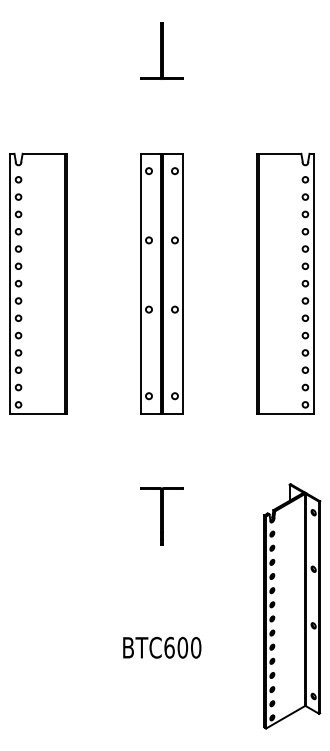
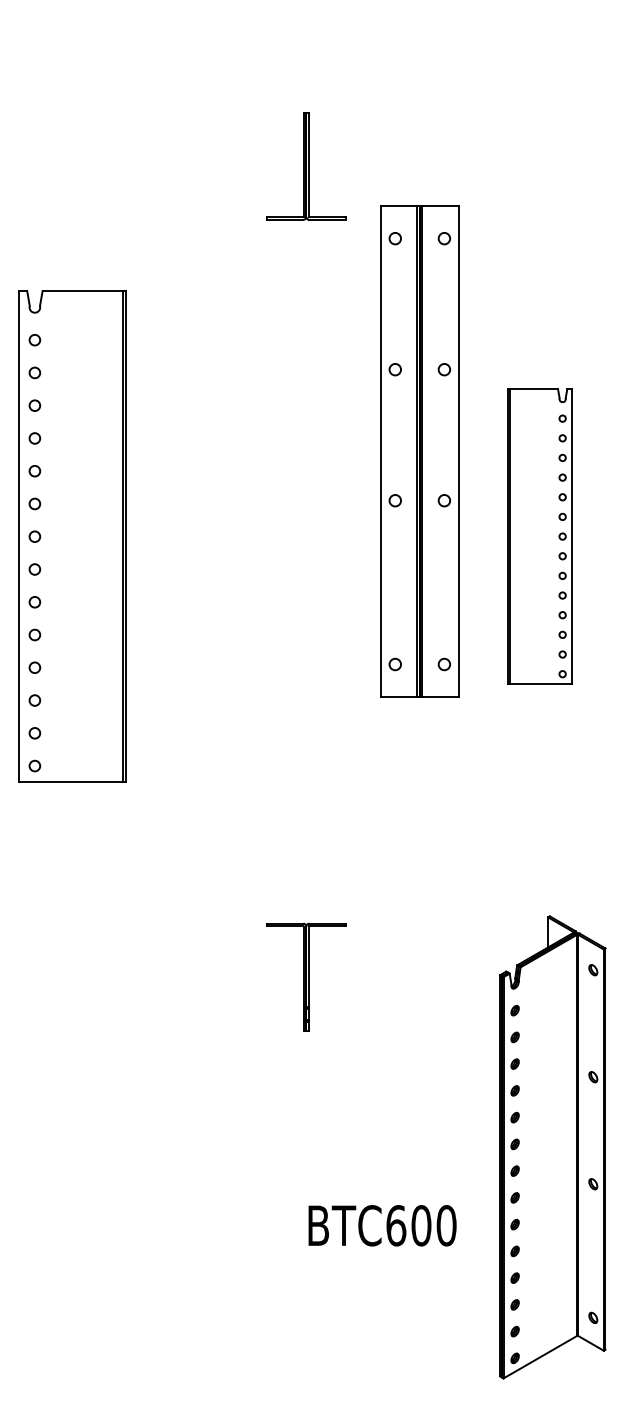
part: (161, 50) -> (305, 165), moved
part: (161, 283) -> (418, 451), moved
part: (285, 283) -> (540, 536), size x0.6
text: (162, 647) -> (382, 1225), moved

